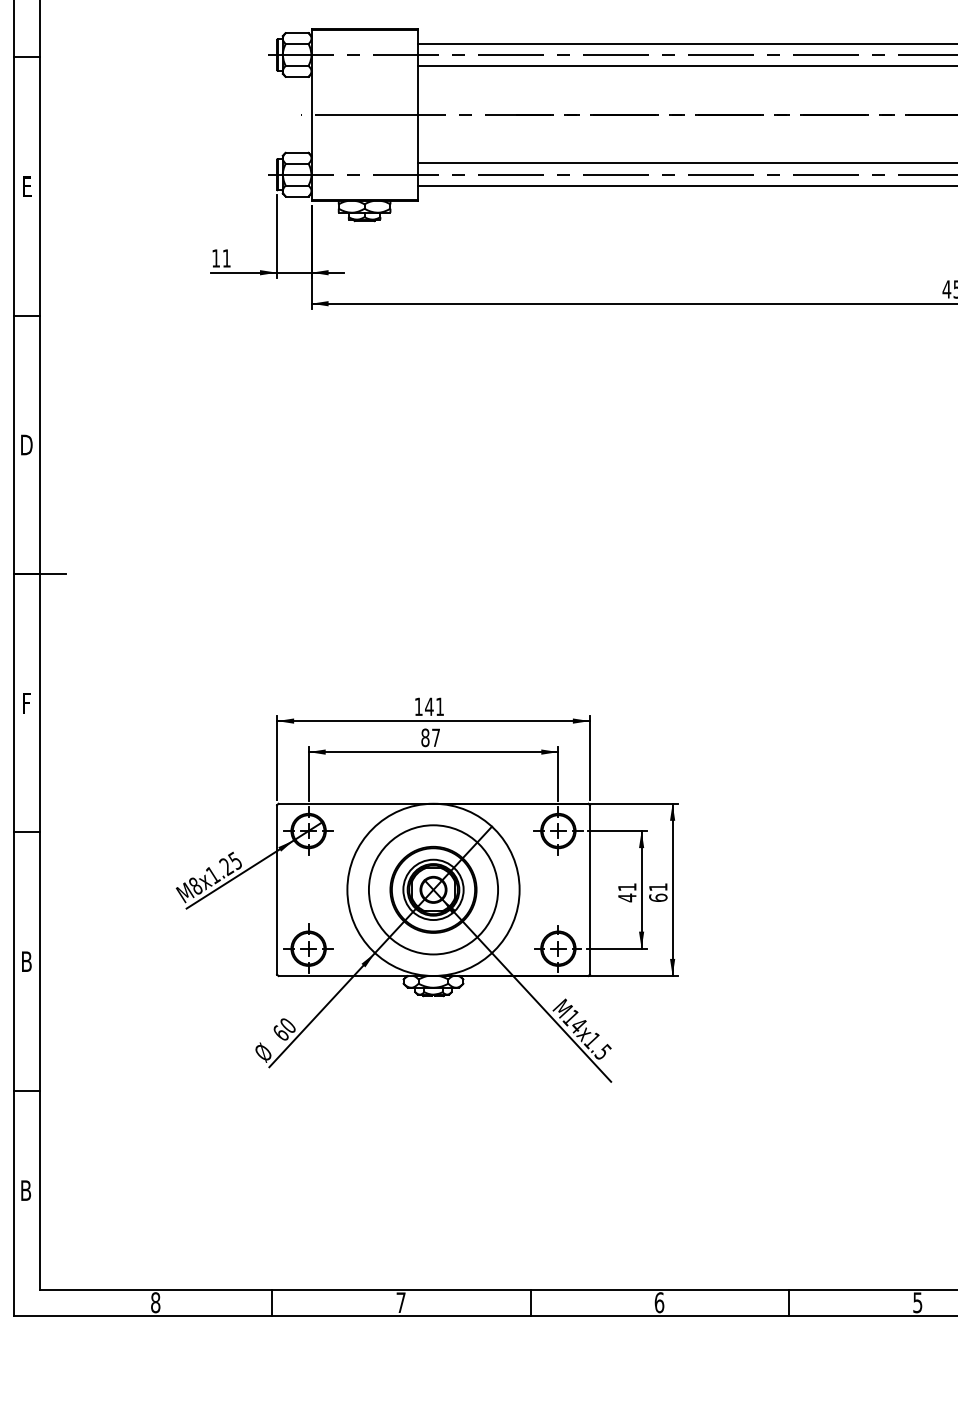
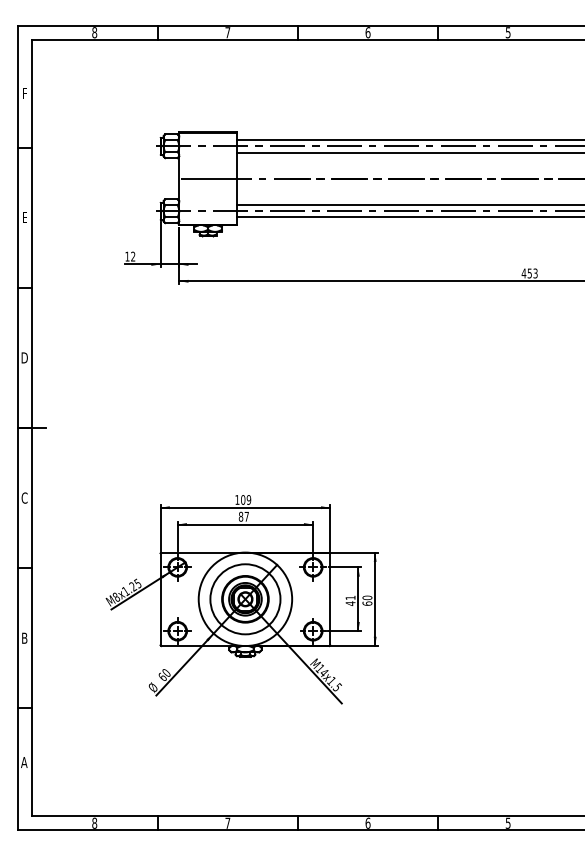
text: (227, 258) -> (133, 256), 11 -> 12
text: (26, 702) -> (24, 497), F -> C
text: (433, 705) -> (245, 499), 141 -> 109
text: (658, 886) -> (367, 597), 61 -> 60
text: (26, 1190) -> (24, 762), B -> A

